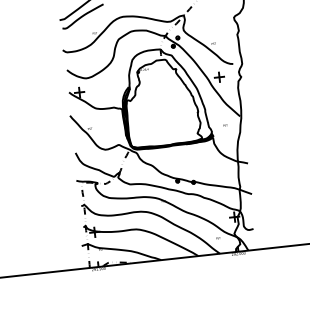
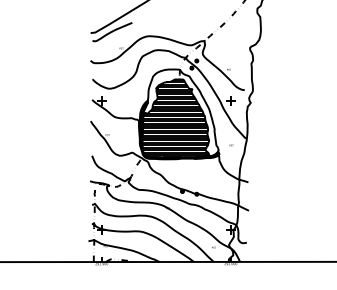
hatch: (161, 102) -> (175, 118), added

